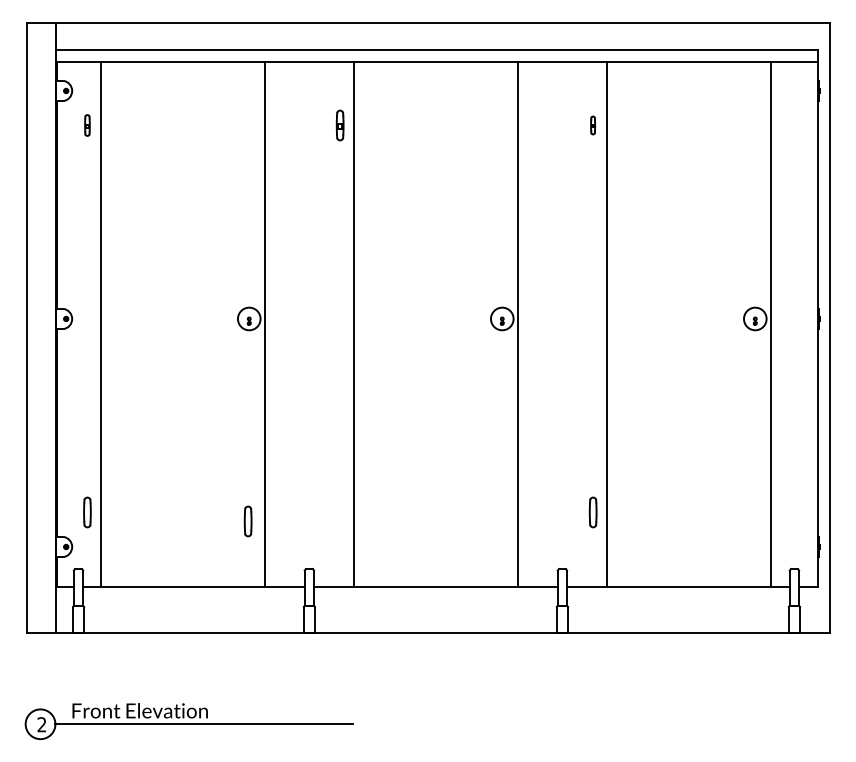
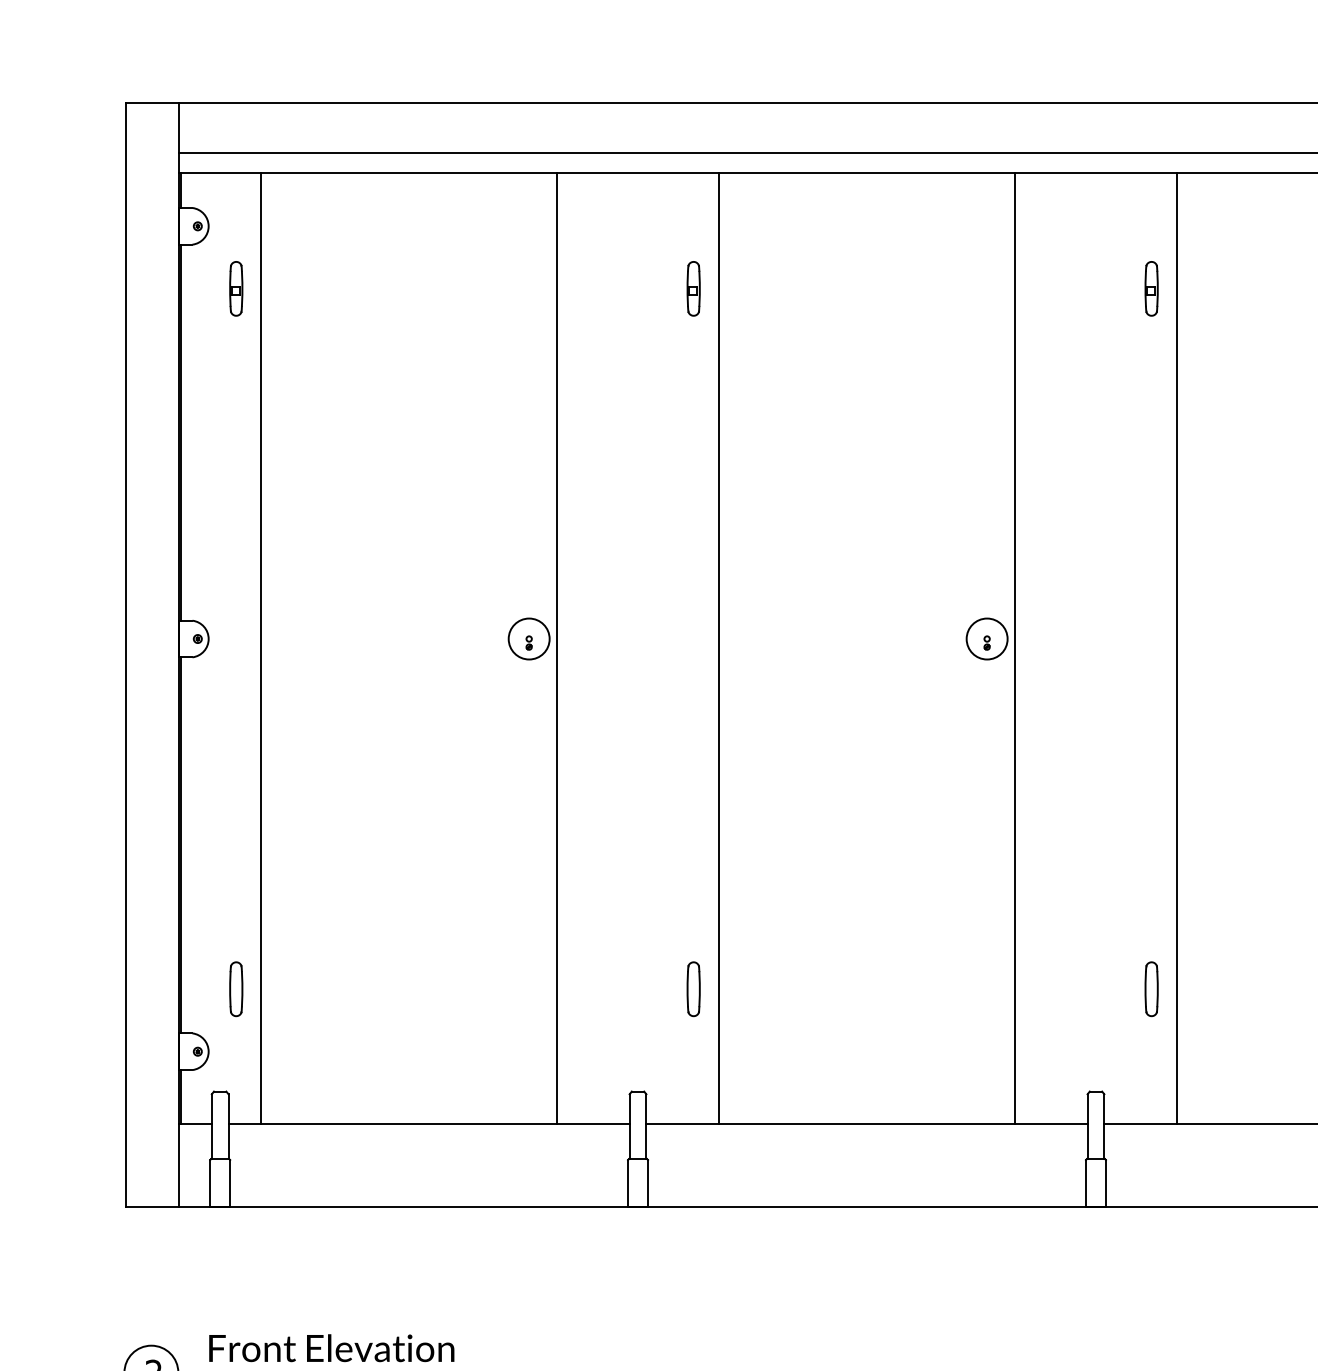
part: (87, 125) -> (236, 288), size x1.43
part: (592, 125) -> (1150, 288), size x1.67
part: (247, 521) -> (692, 989), moved

